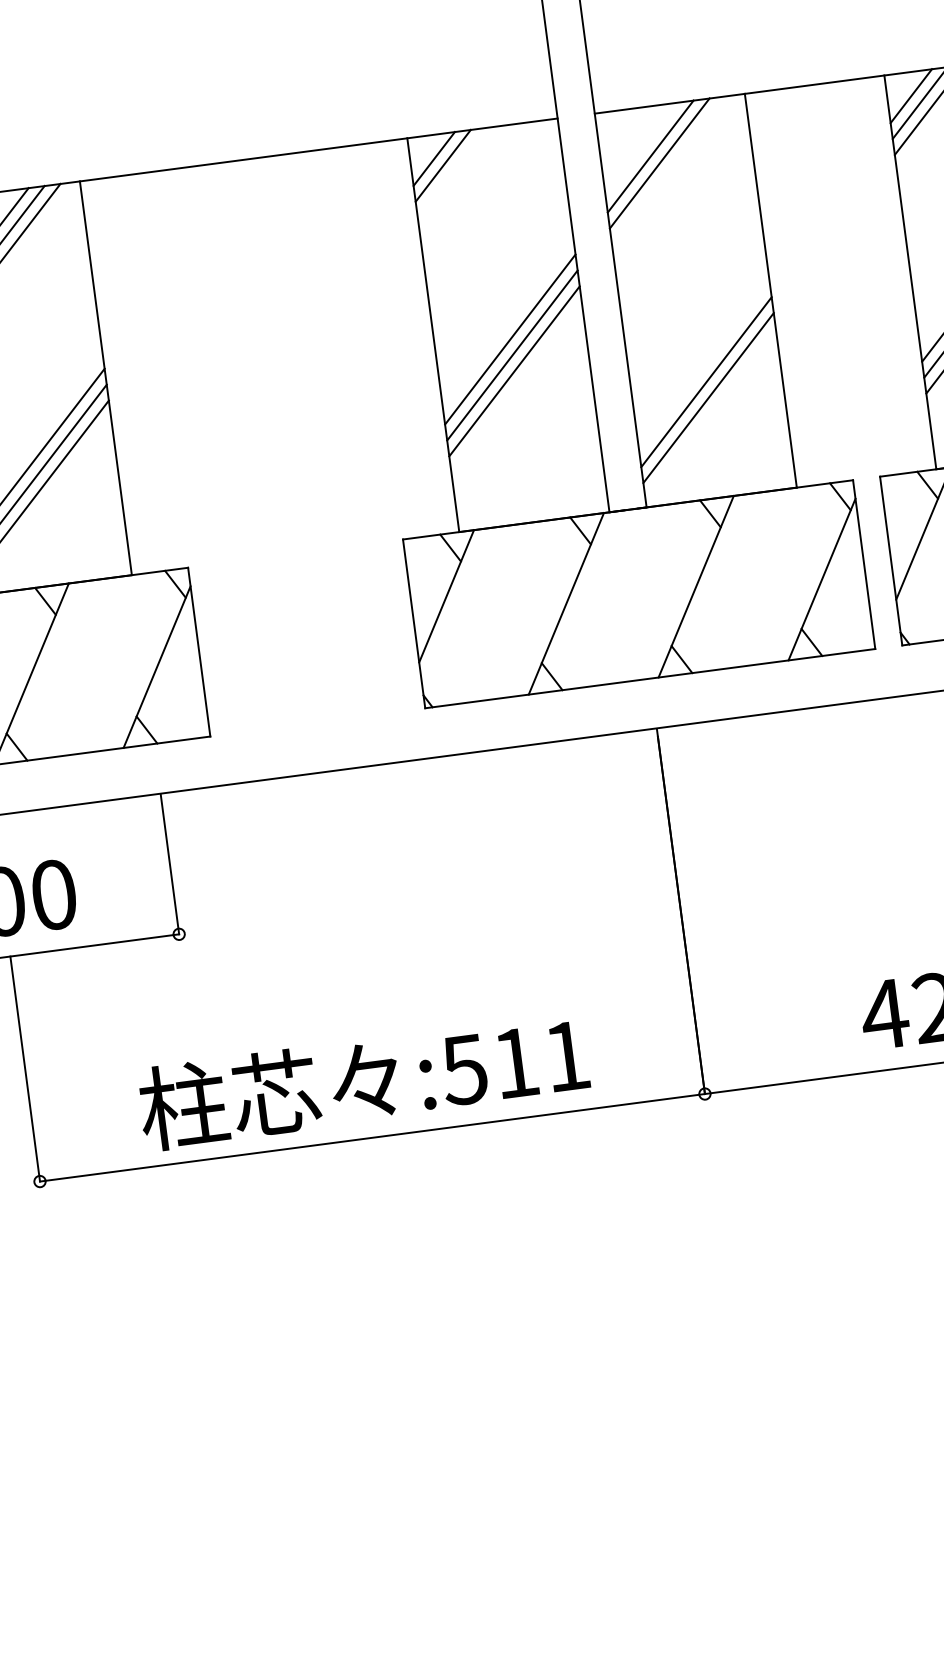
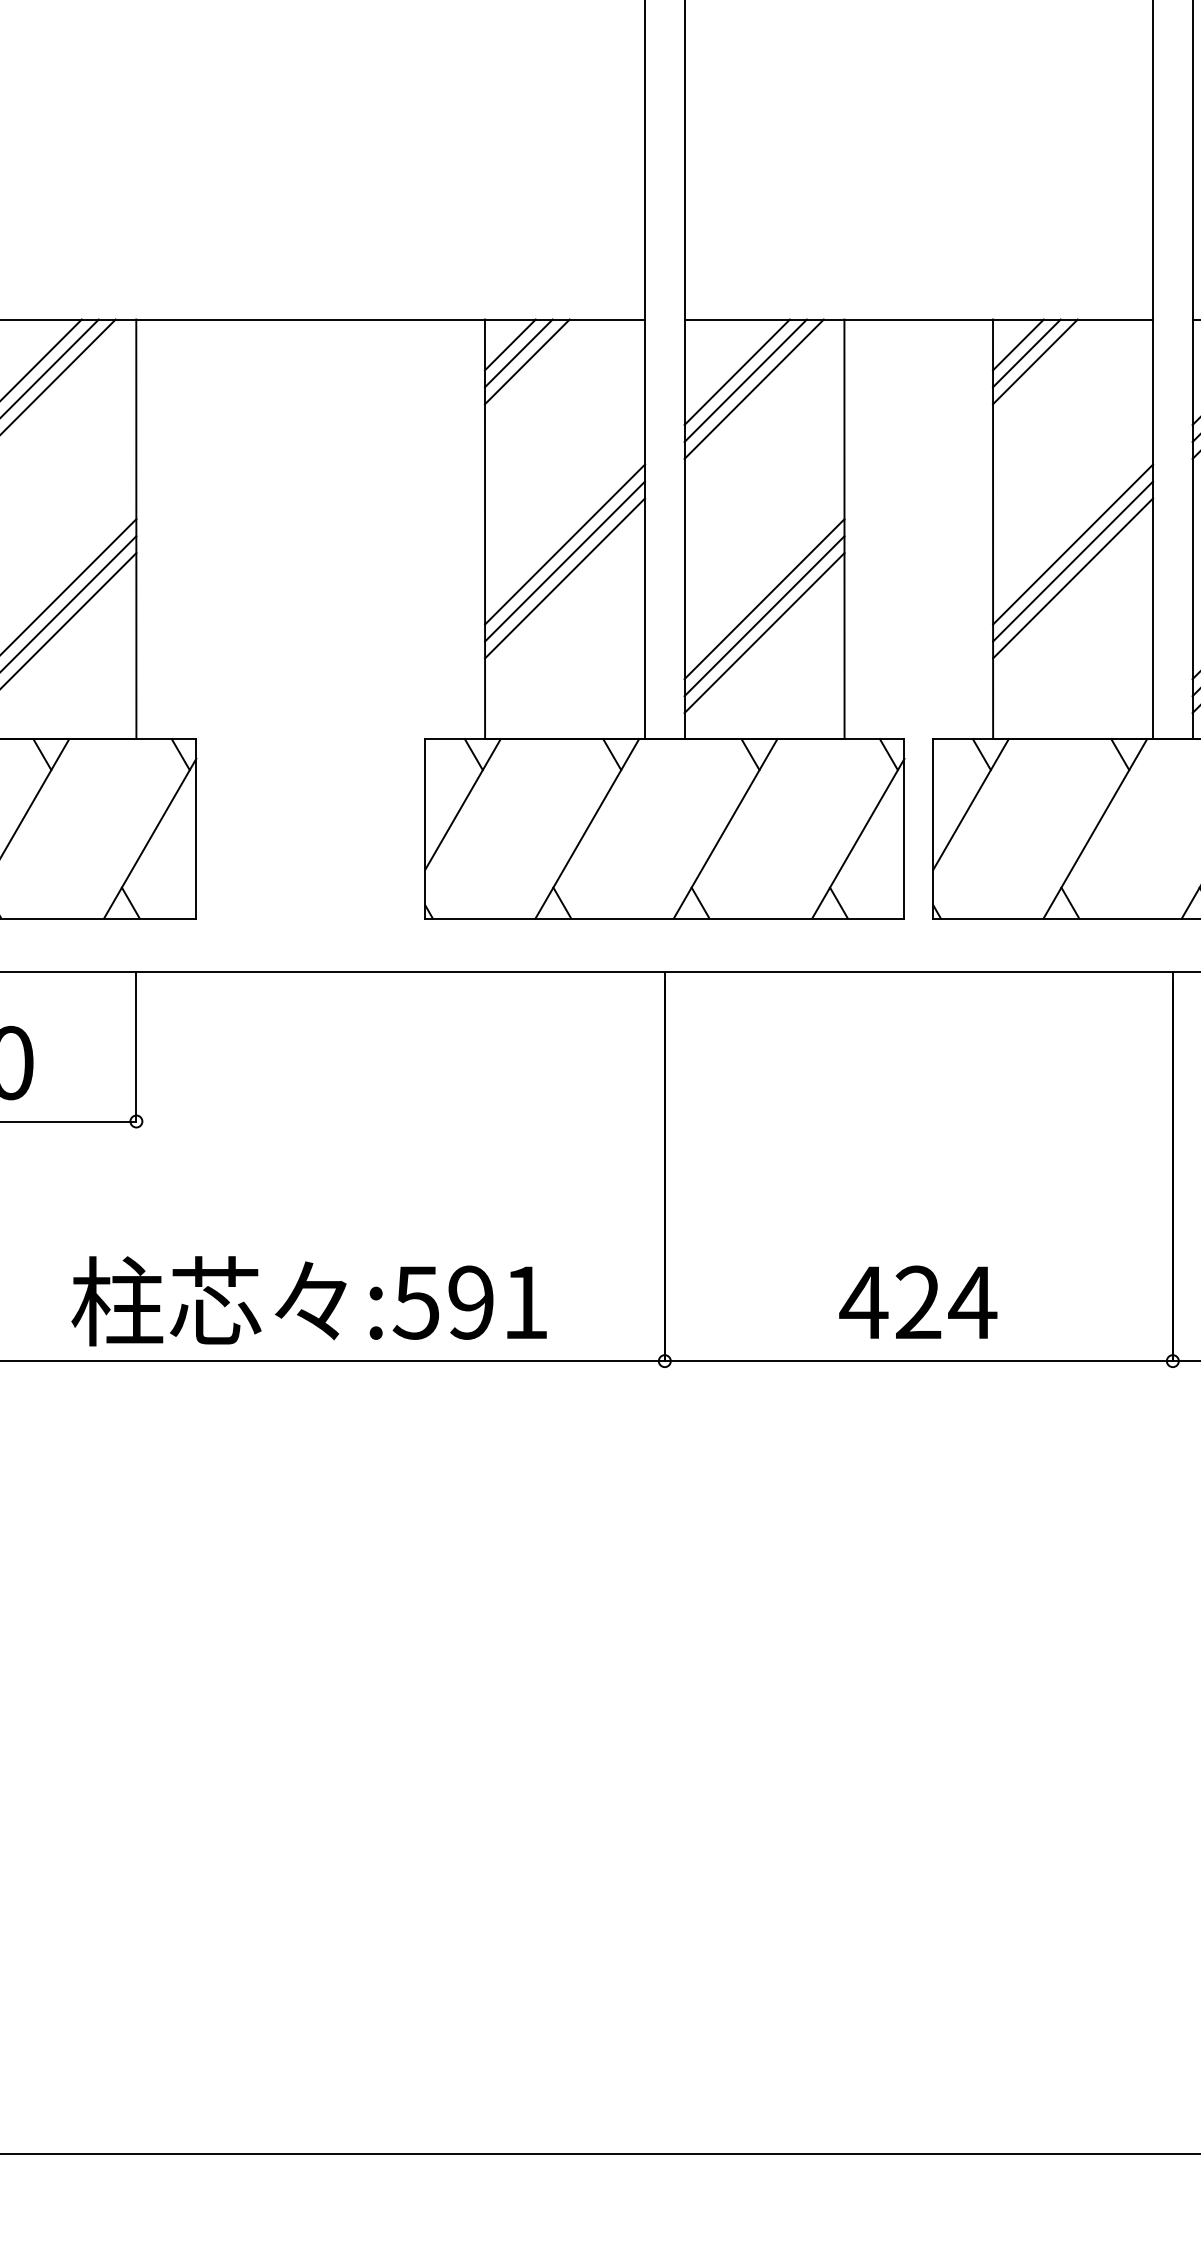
line: (667, 169) -> (753, 388), added
line: (451, 172) -> (526, 361), added
line: (704, 366) -> (764, 599), added
text: (515, 1062) -> (470, 1302), :511 -> :591

